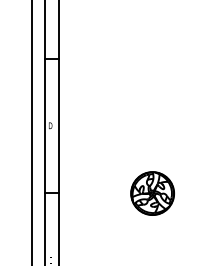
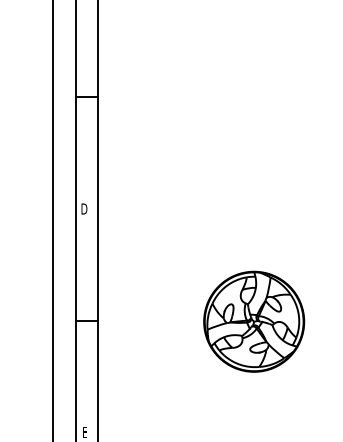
part: (152, 193) -> (253, 321), size x1.4

